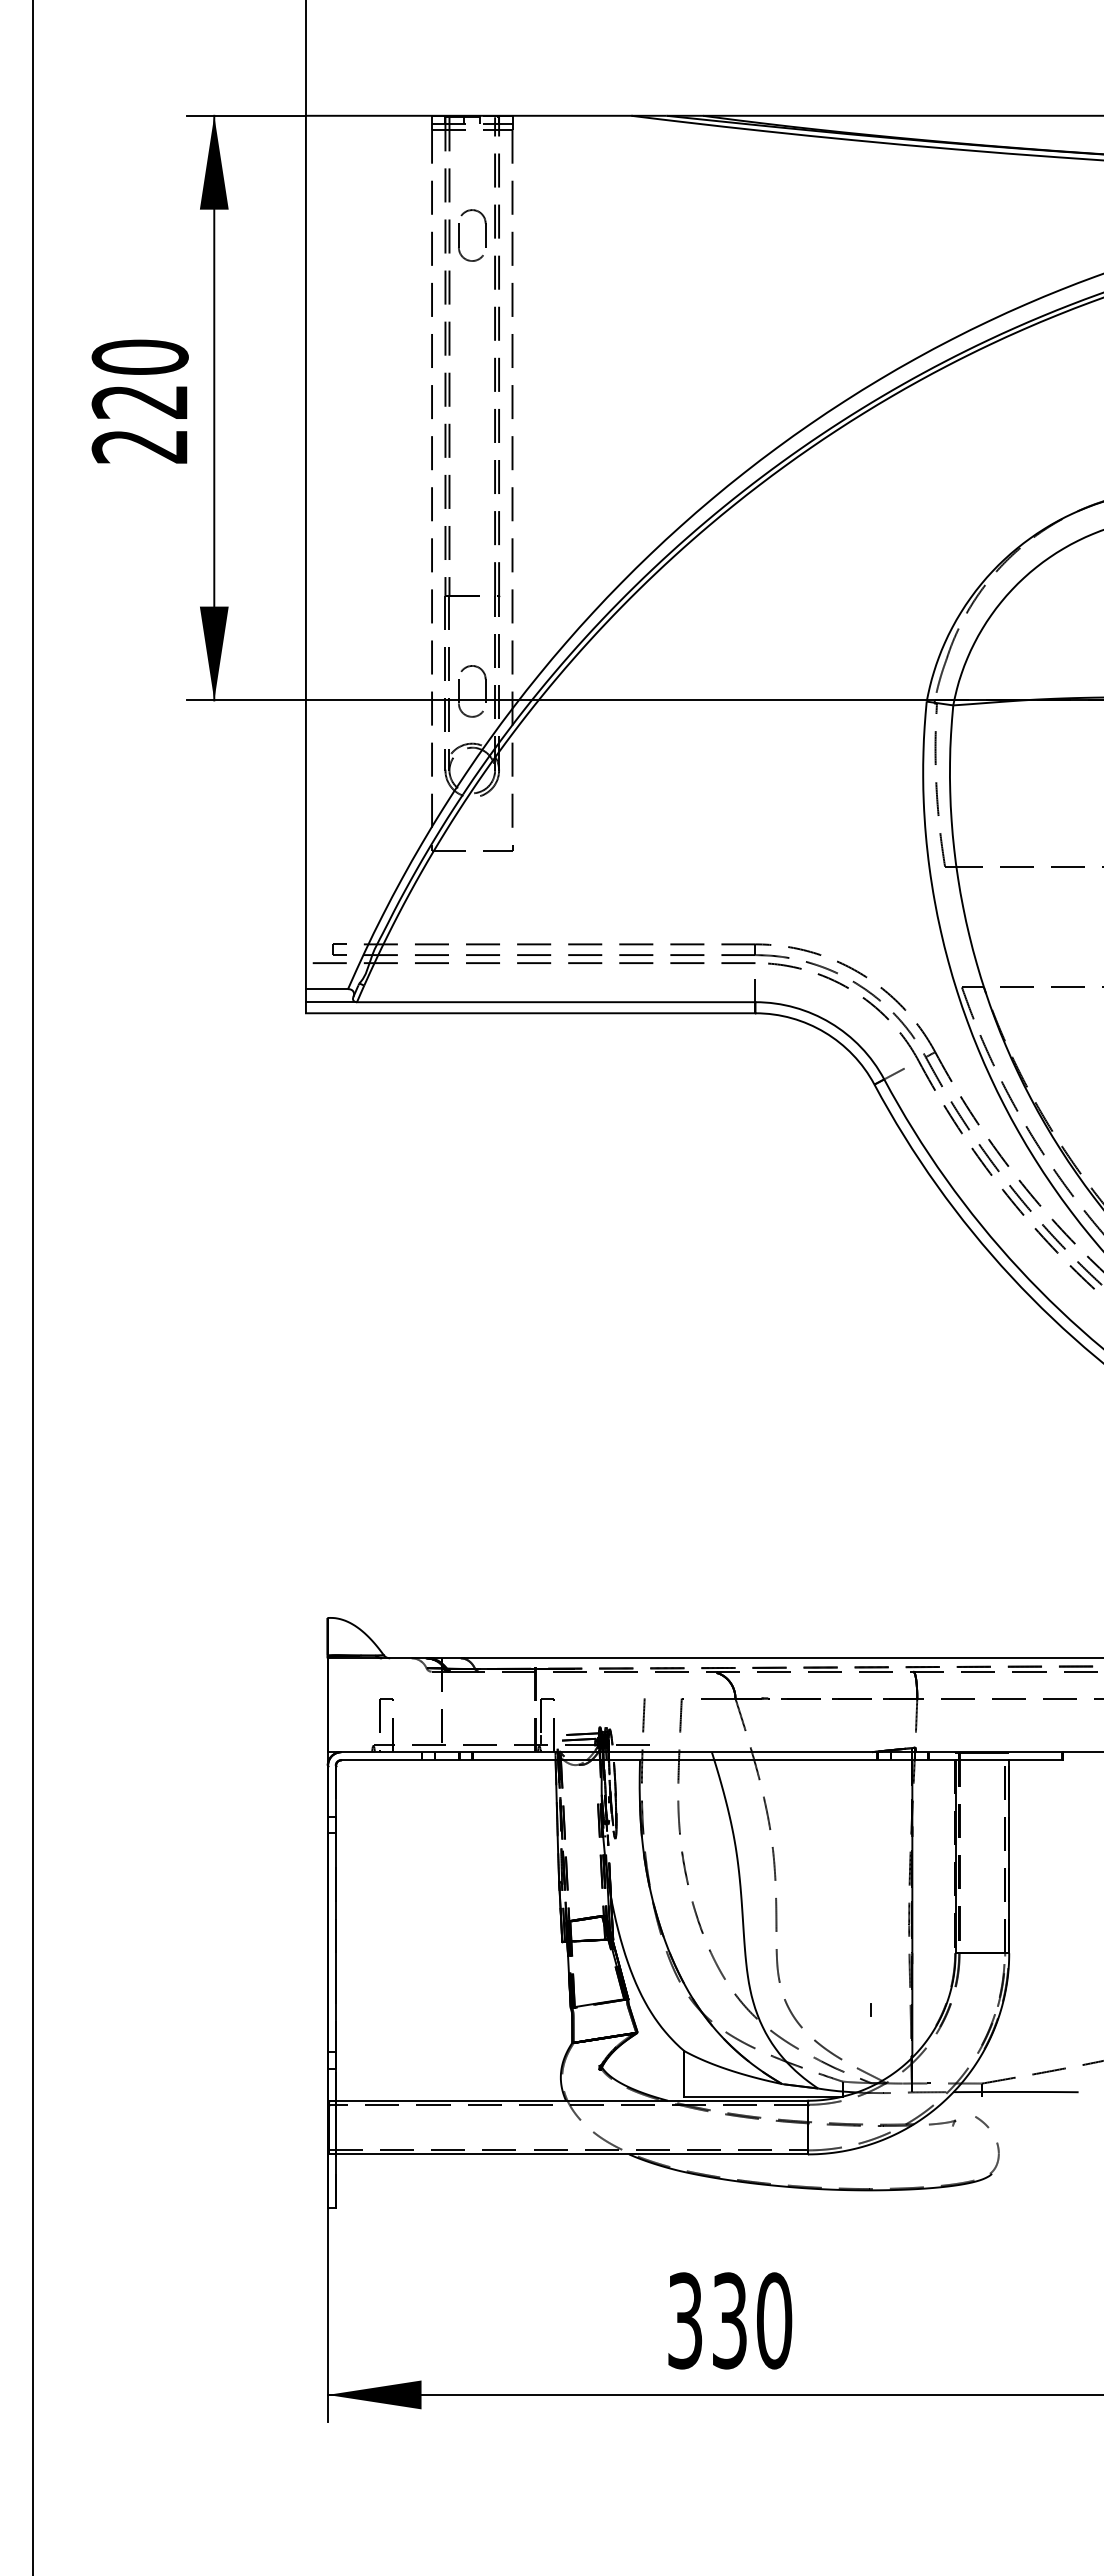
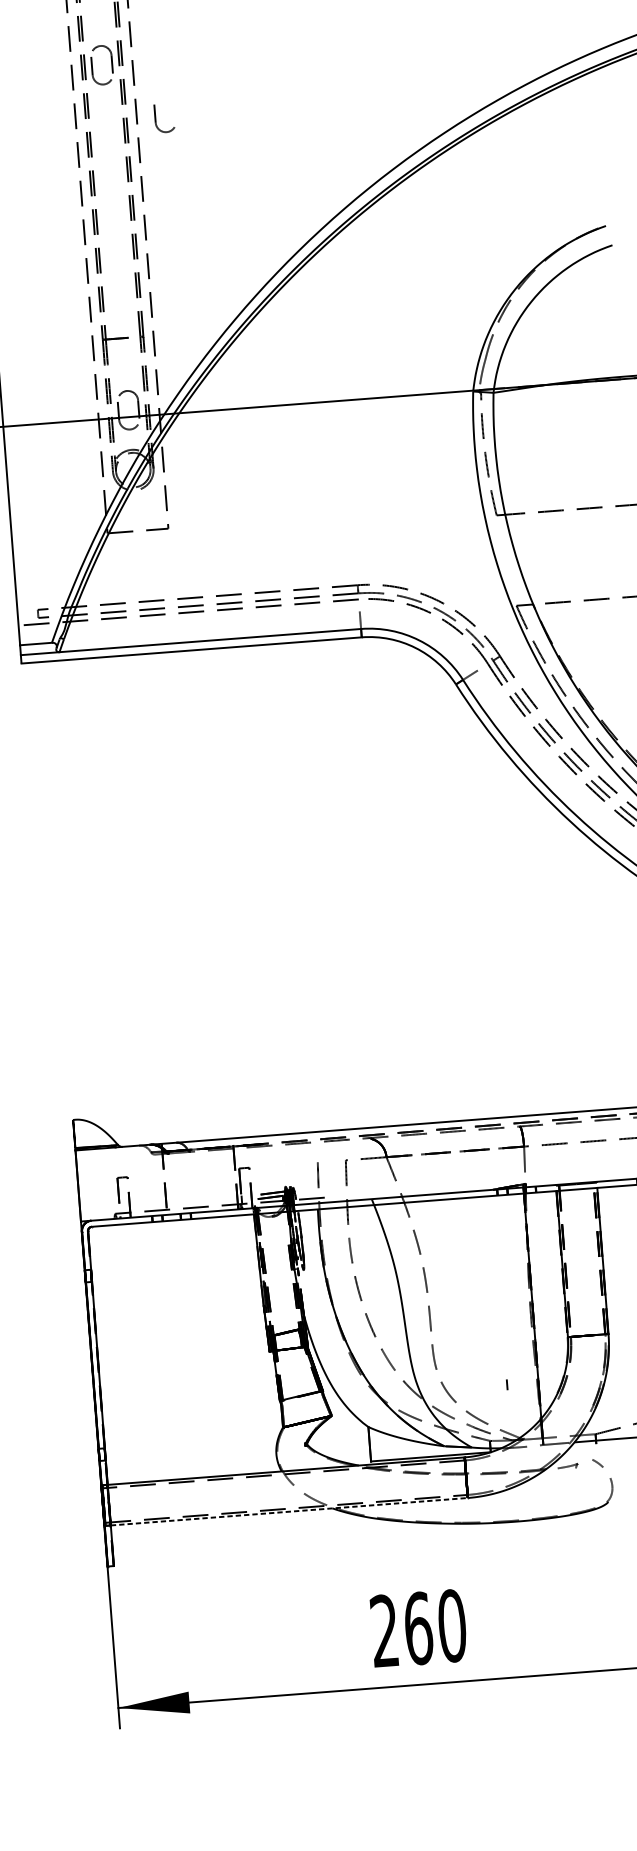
part: (537, 311) -> (155, 118), added
line: (572, 2154) -> (289, 1511), solid -> dashed
text: (707, 2320) -> (401, 1629), 330 -> 260

